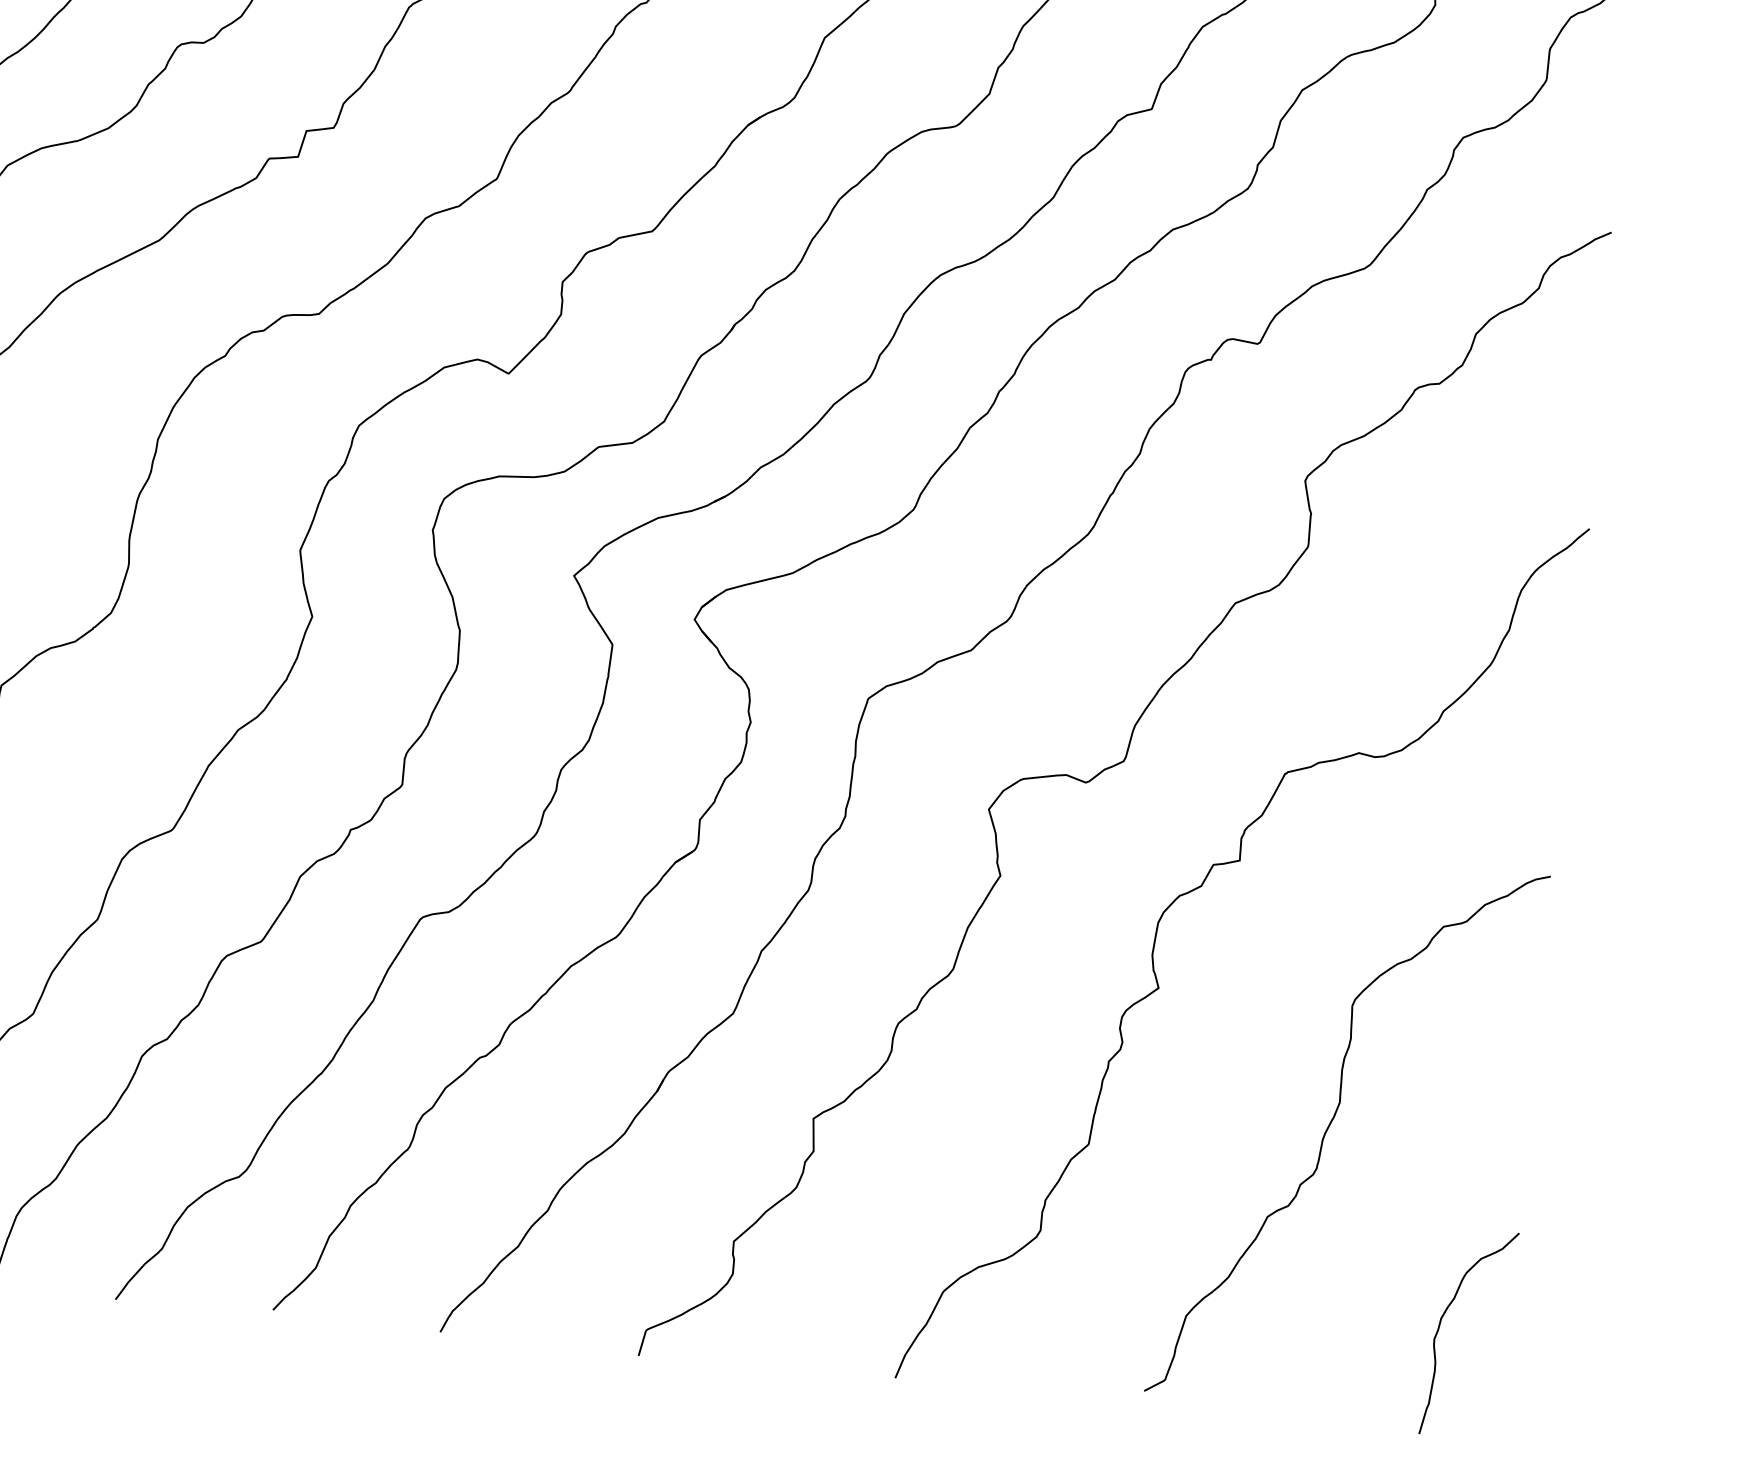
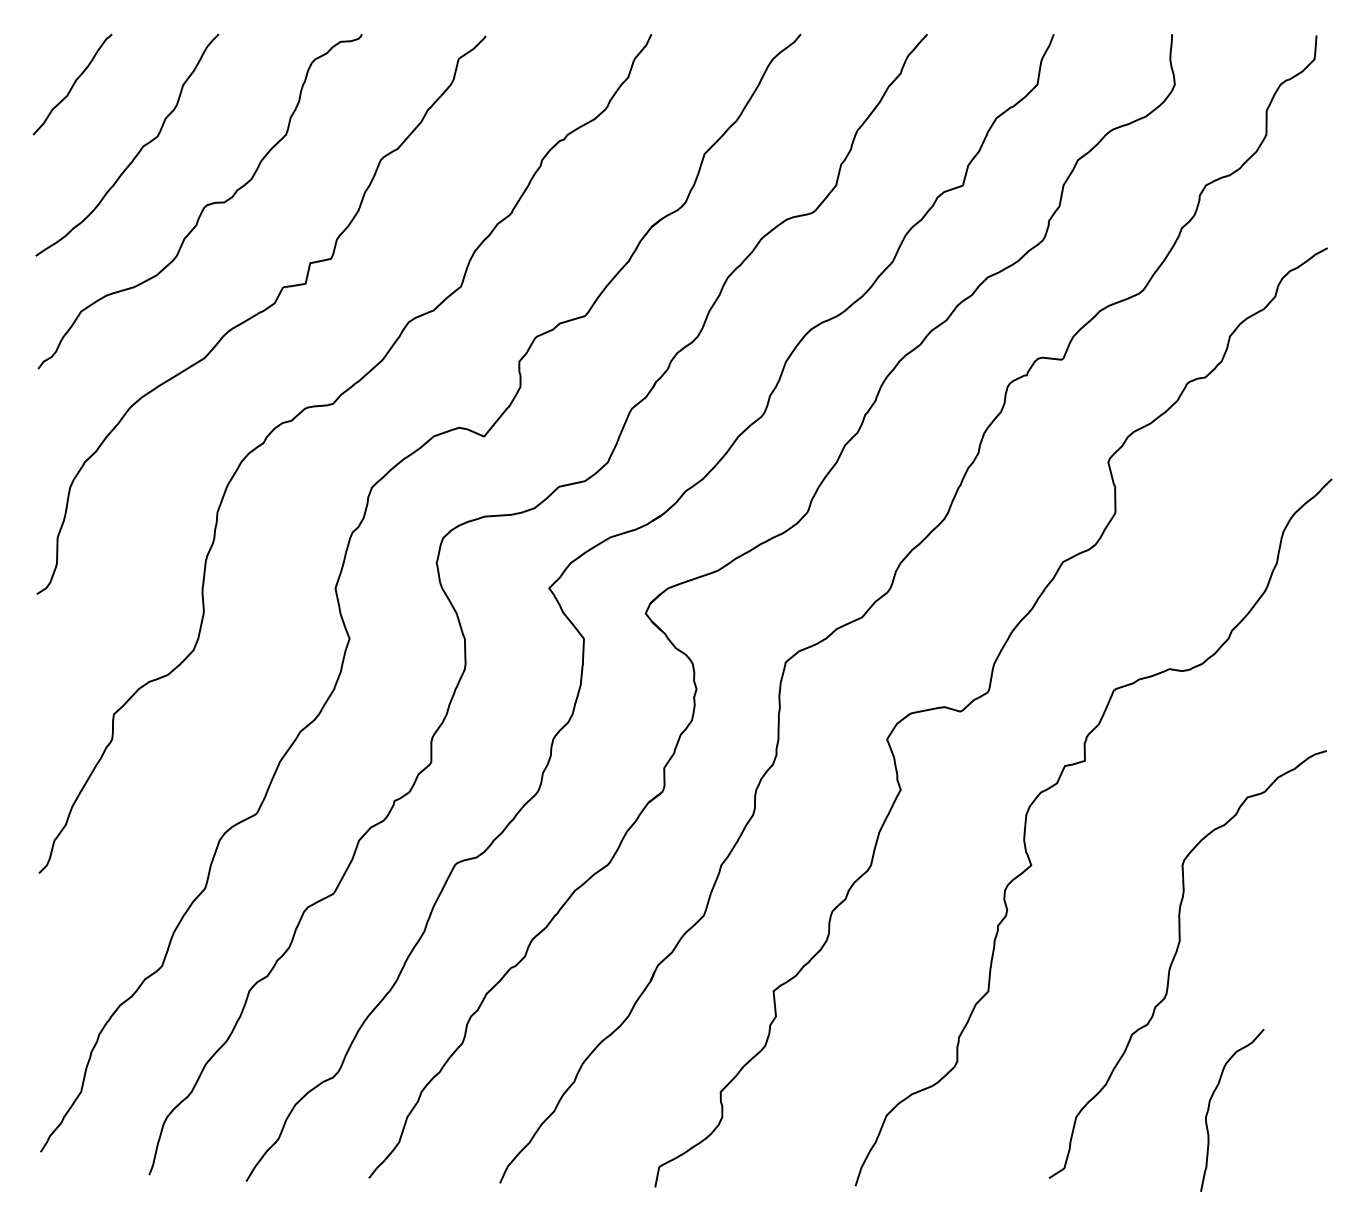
curve: (1441, 1323) -> (1210, 1104), moved

